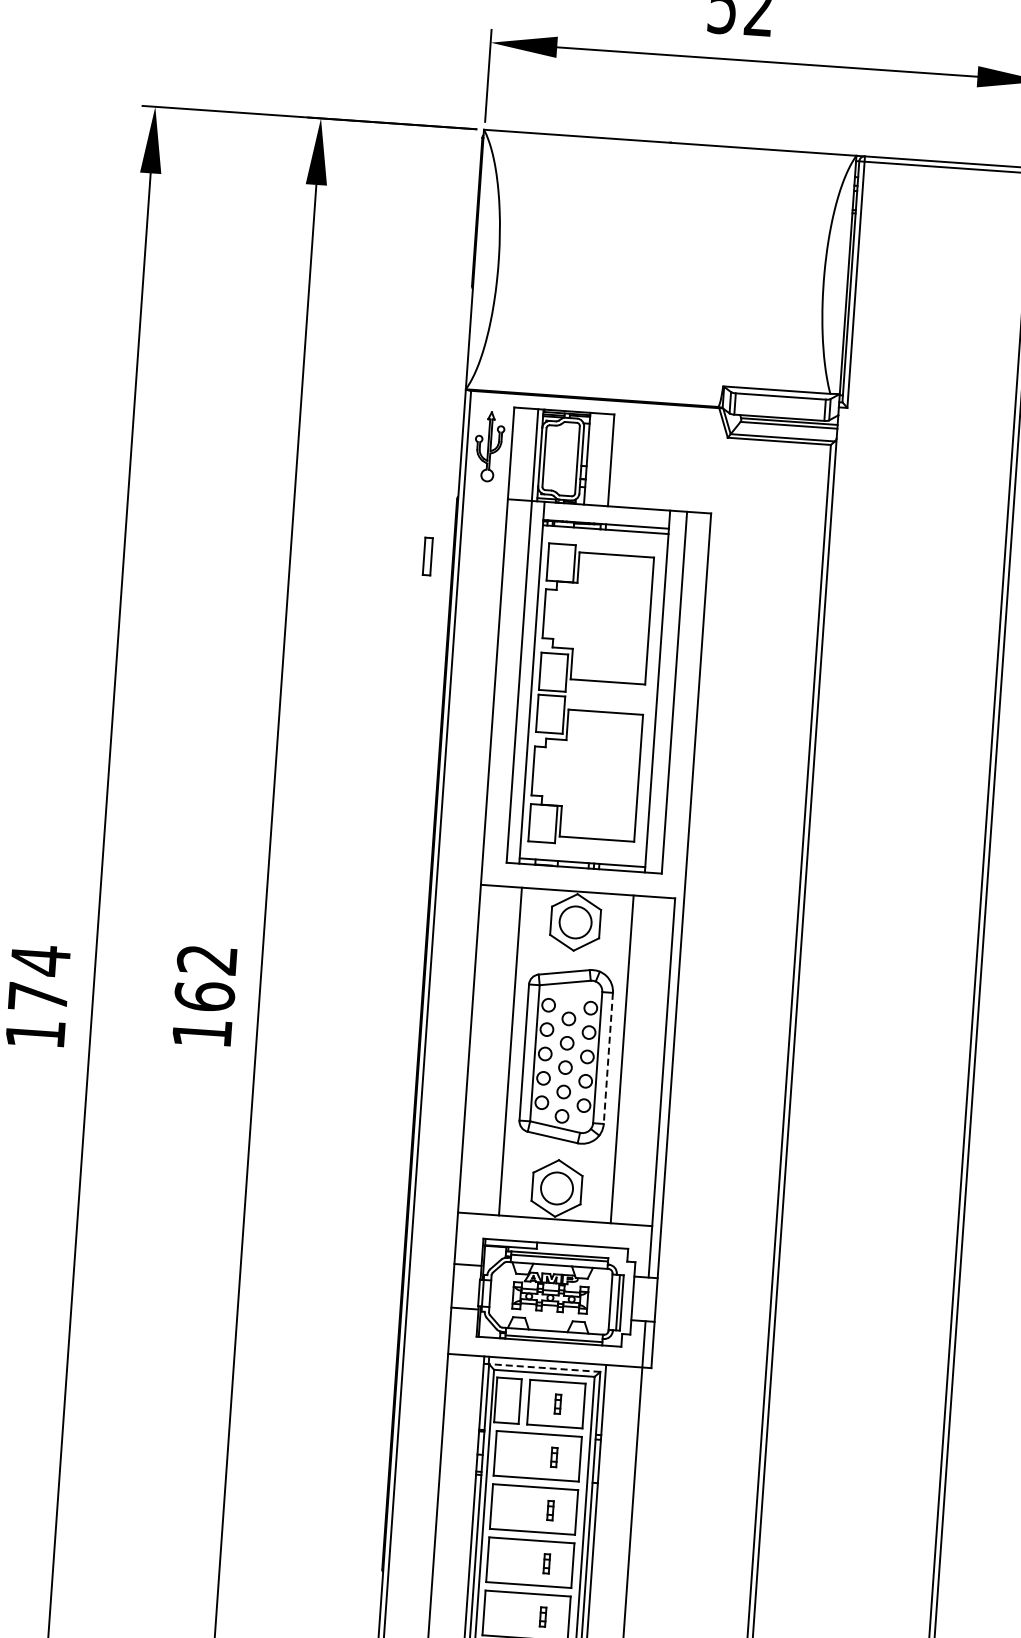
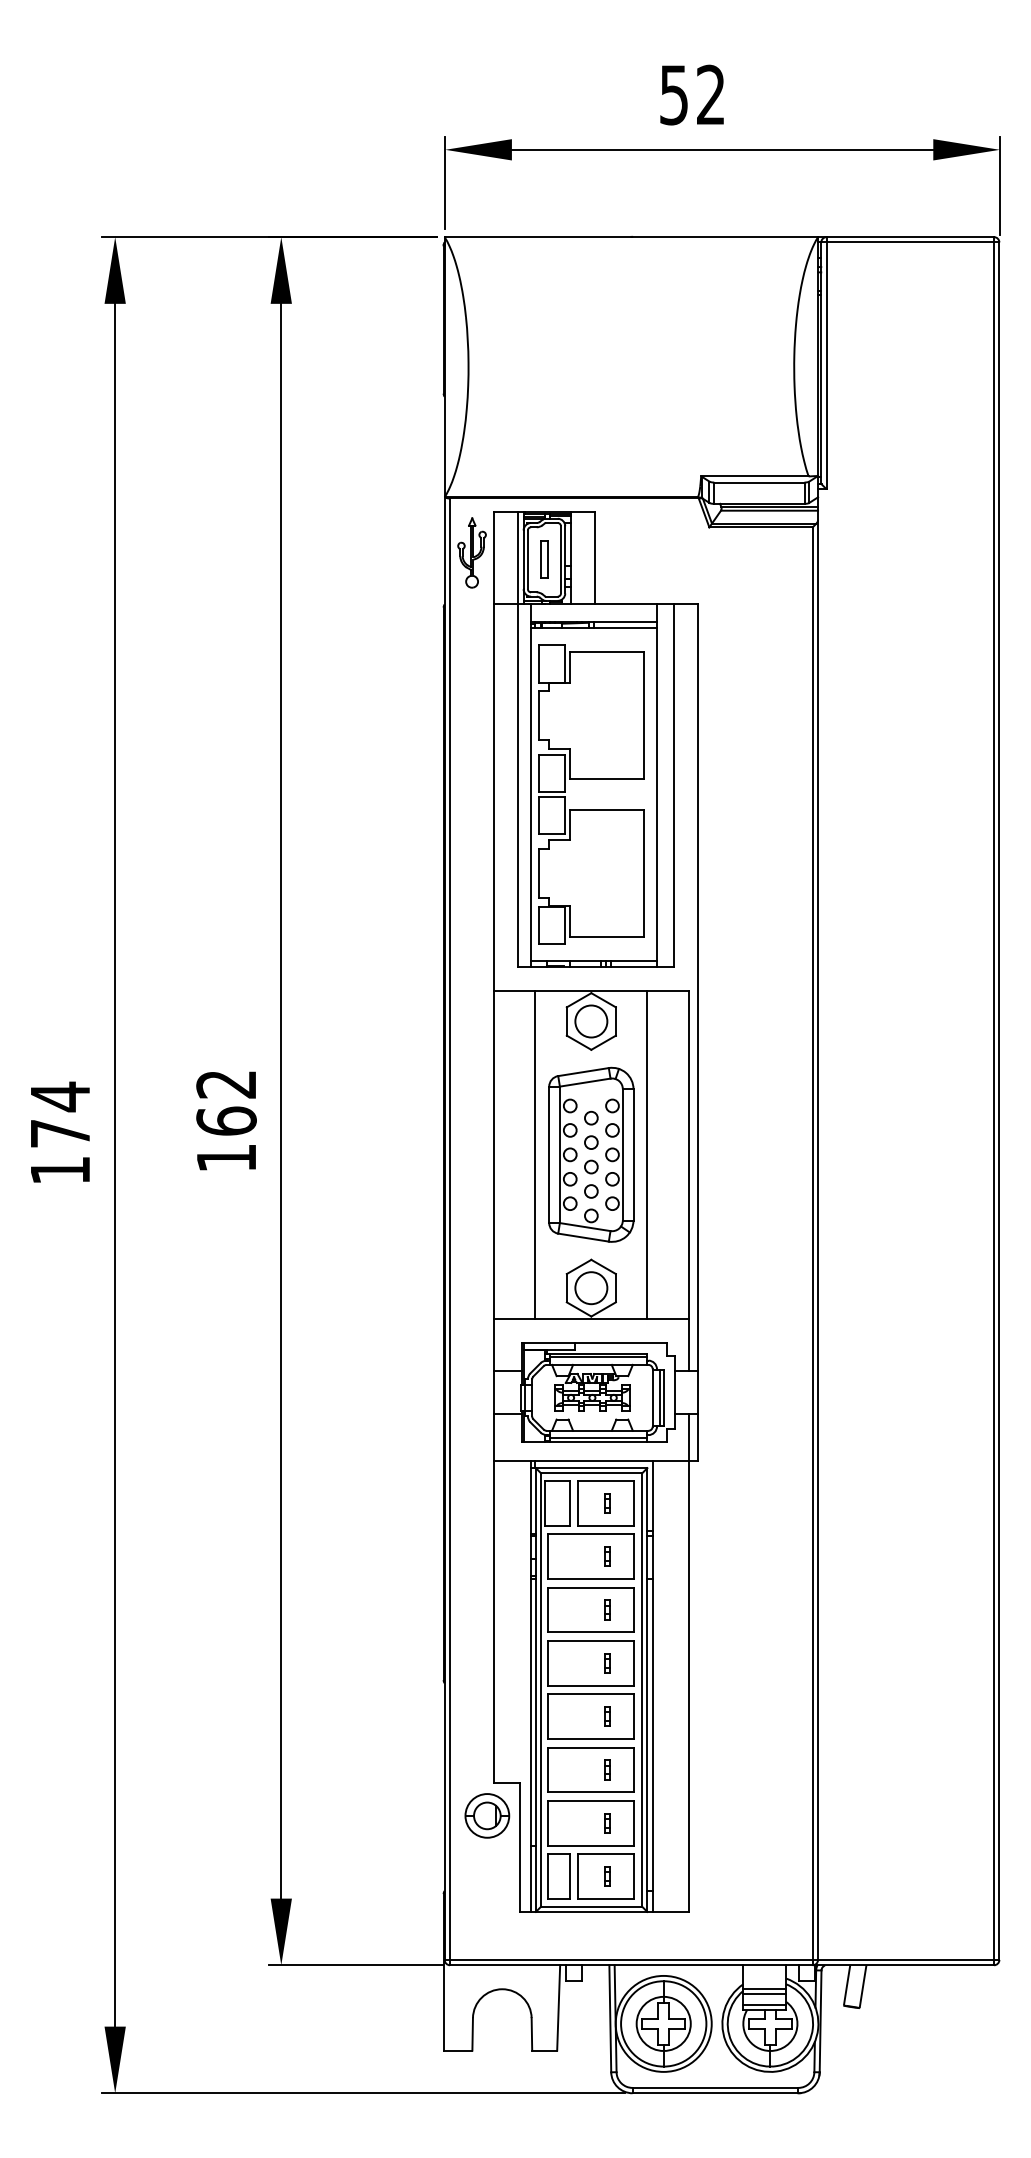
part: (427, 556) -> (544, 559), moved
line: (608, 1058) -> (633, 1154), dashed -> solid
line: (542, 1368) -> (589, 1468), dashed -> solid

